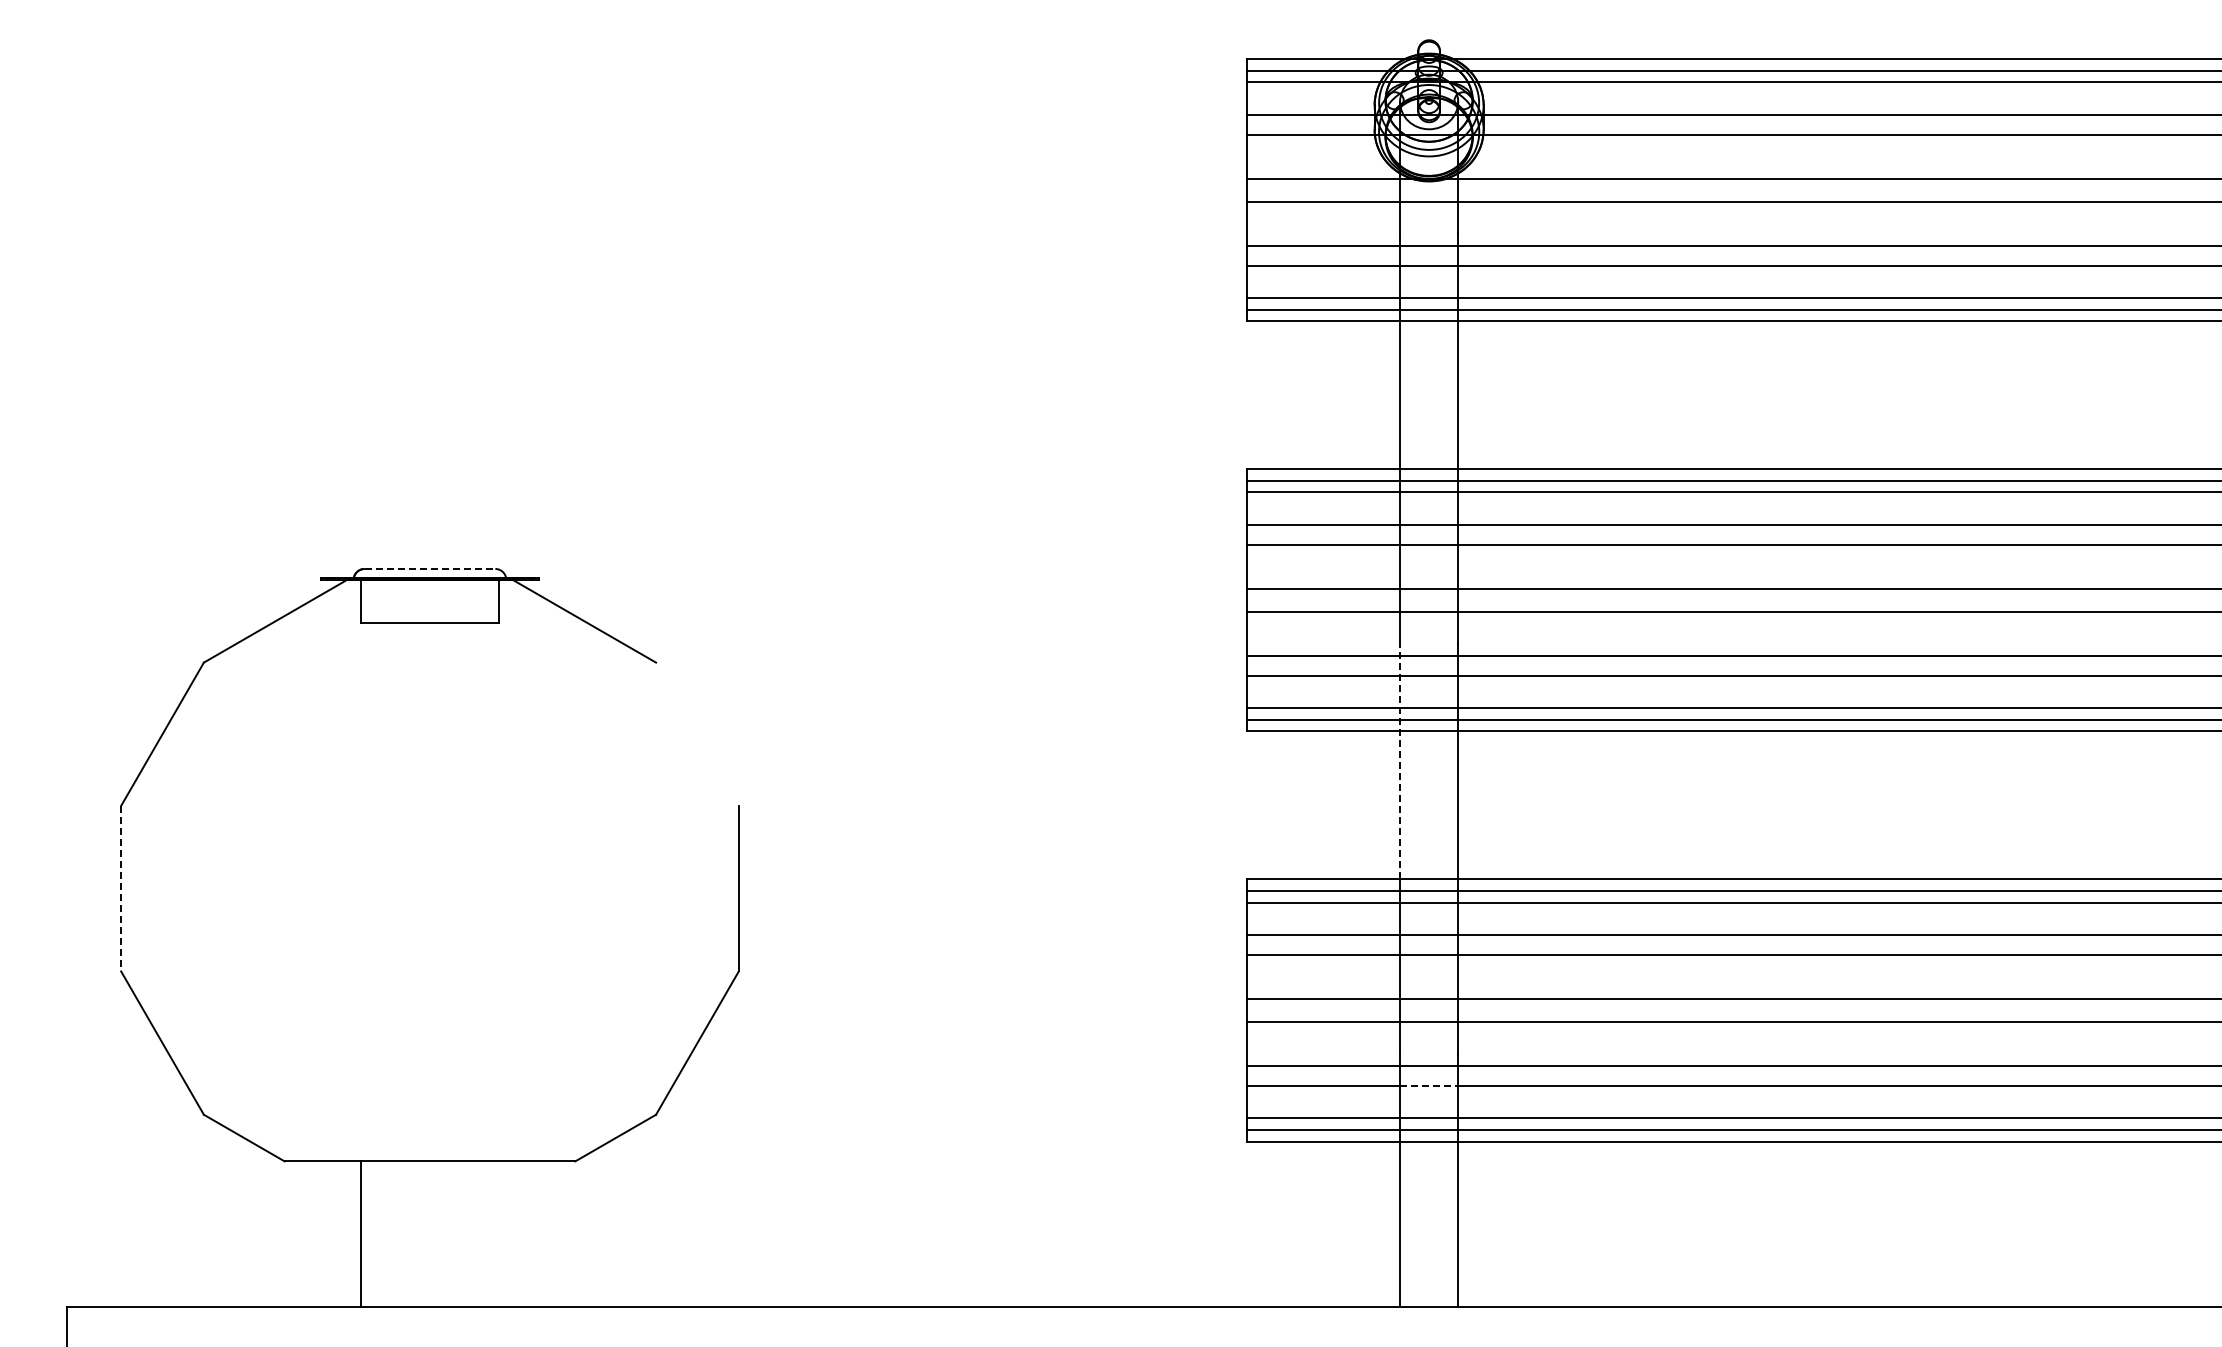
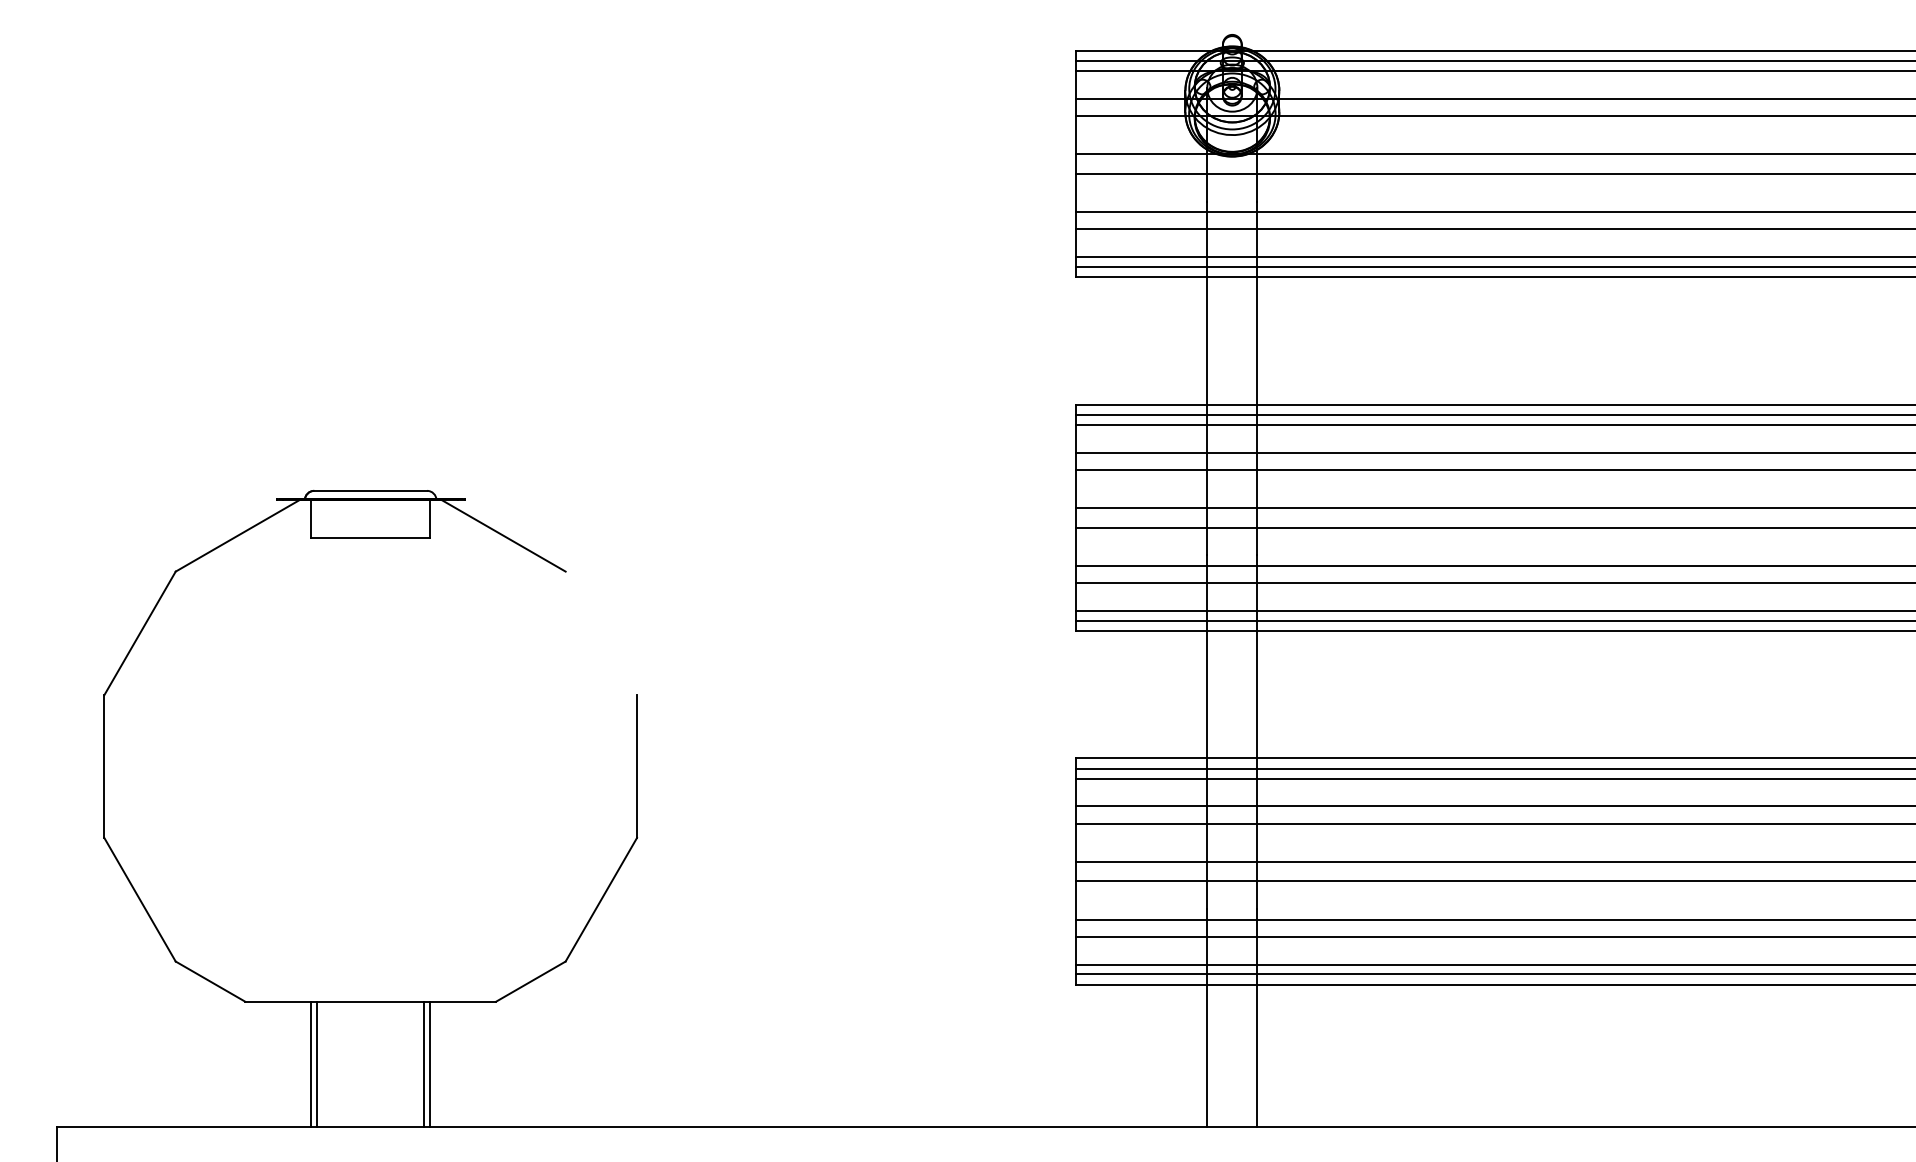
line: (430, 568) -> (371, 490), dashed -> solid
line: (1400, 761) -> (1207, 656), dashed -> solid
line: (121, 888) -> (104, 766), dashed -> solid
line: (1429, 1085) -> (1232, 936), dashed -> solid
line: (368, 1233) -> (317, 1063), added
line: (491, 1233) -> (423, 1063), added
line: (499, 1233) -> (430, 1063), added

